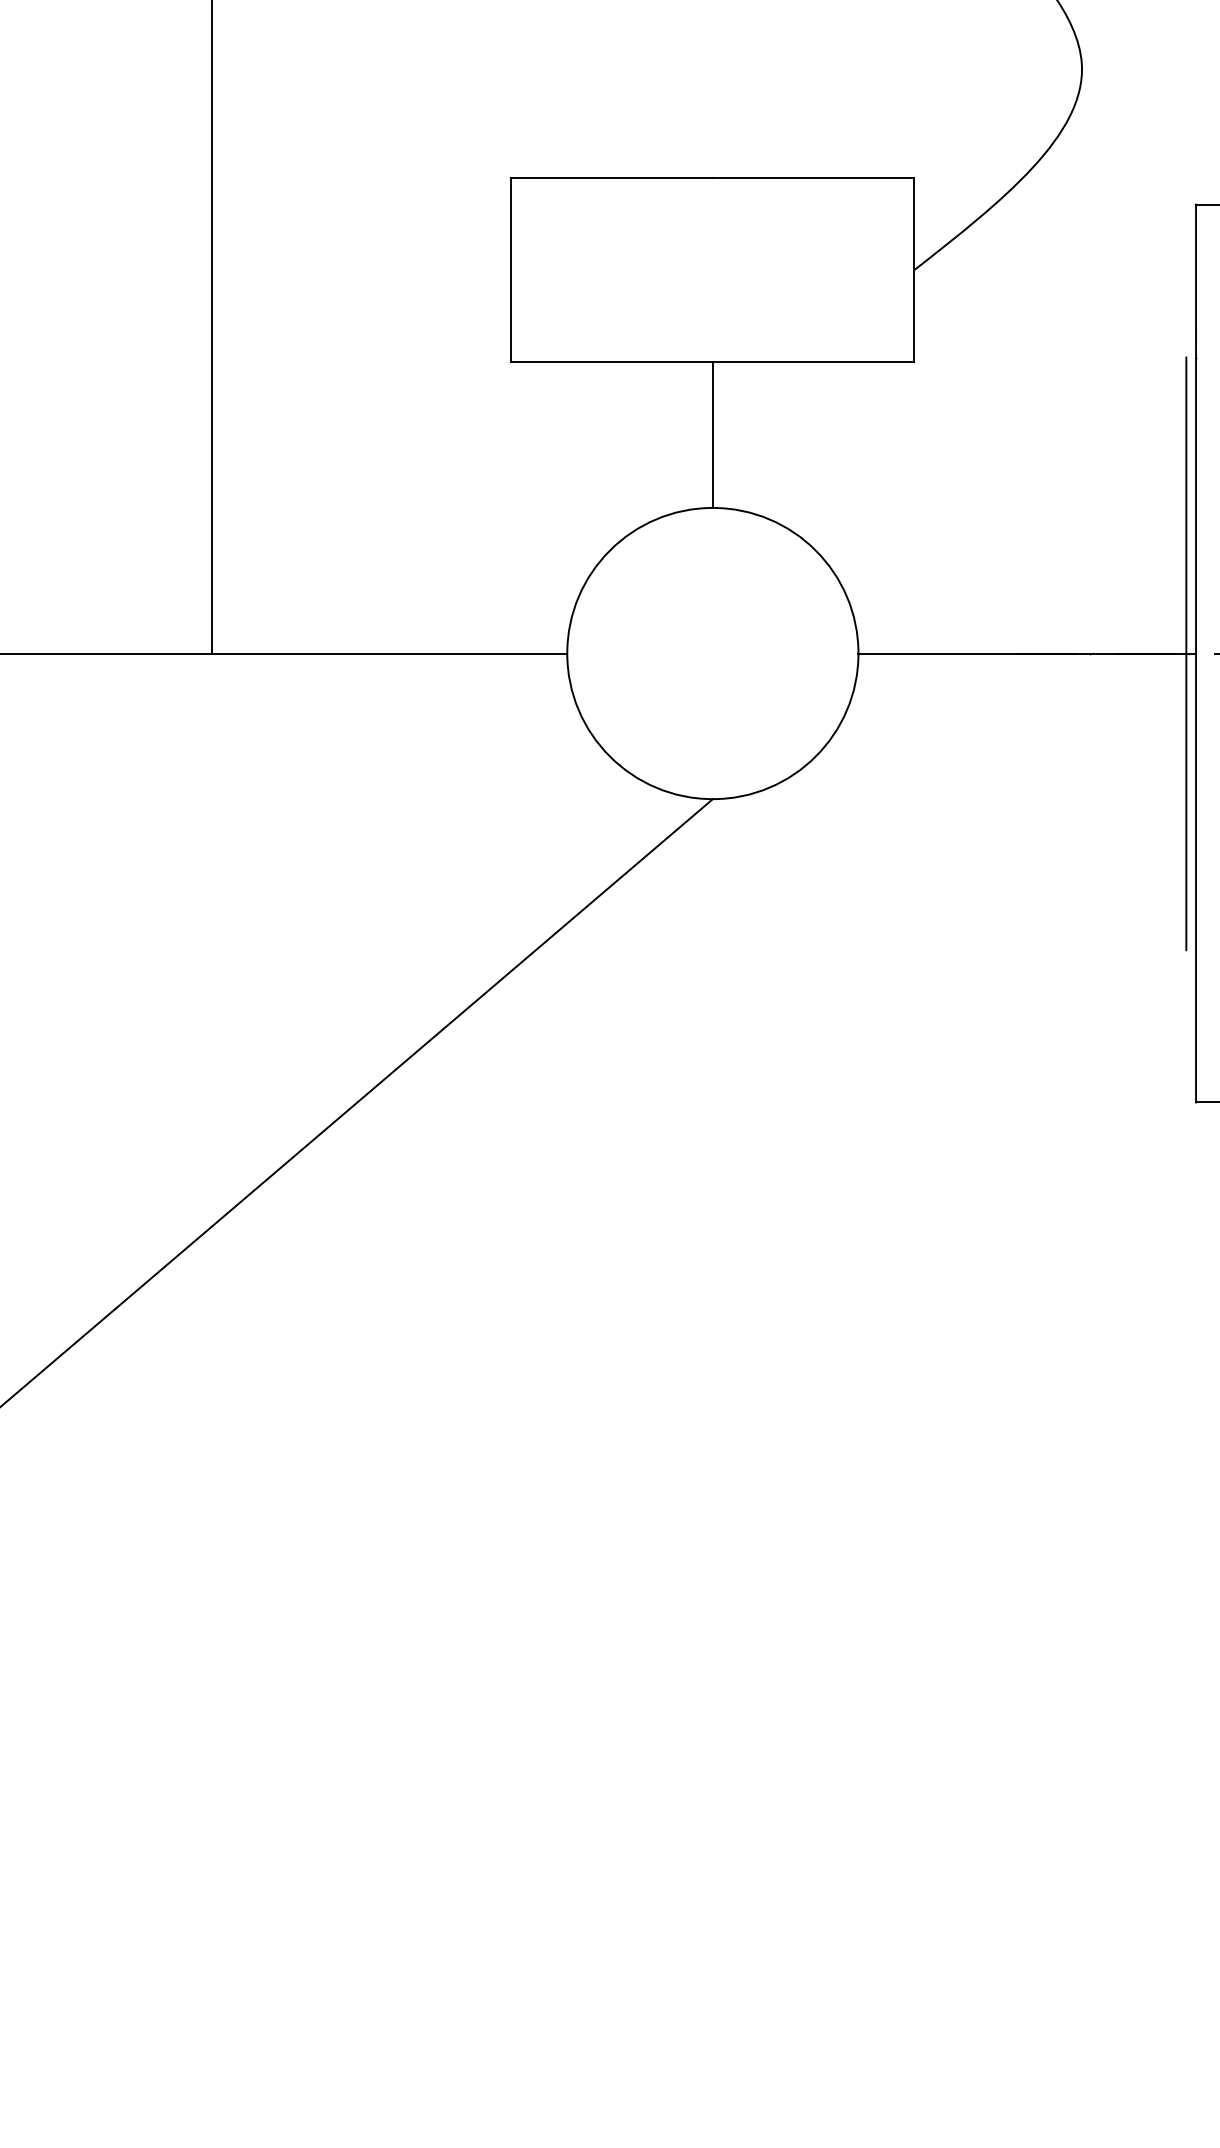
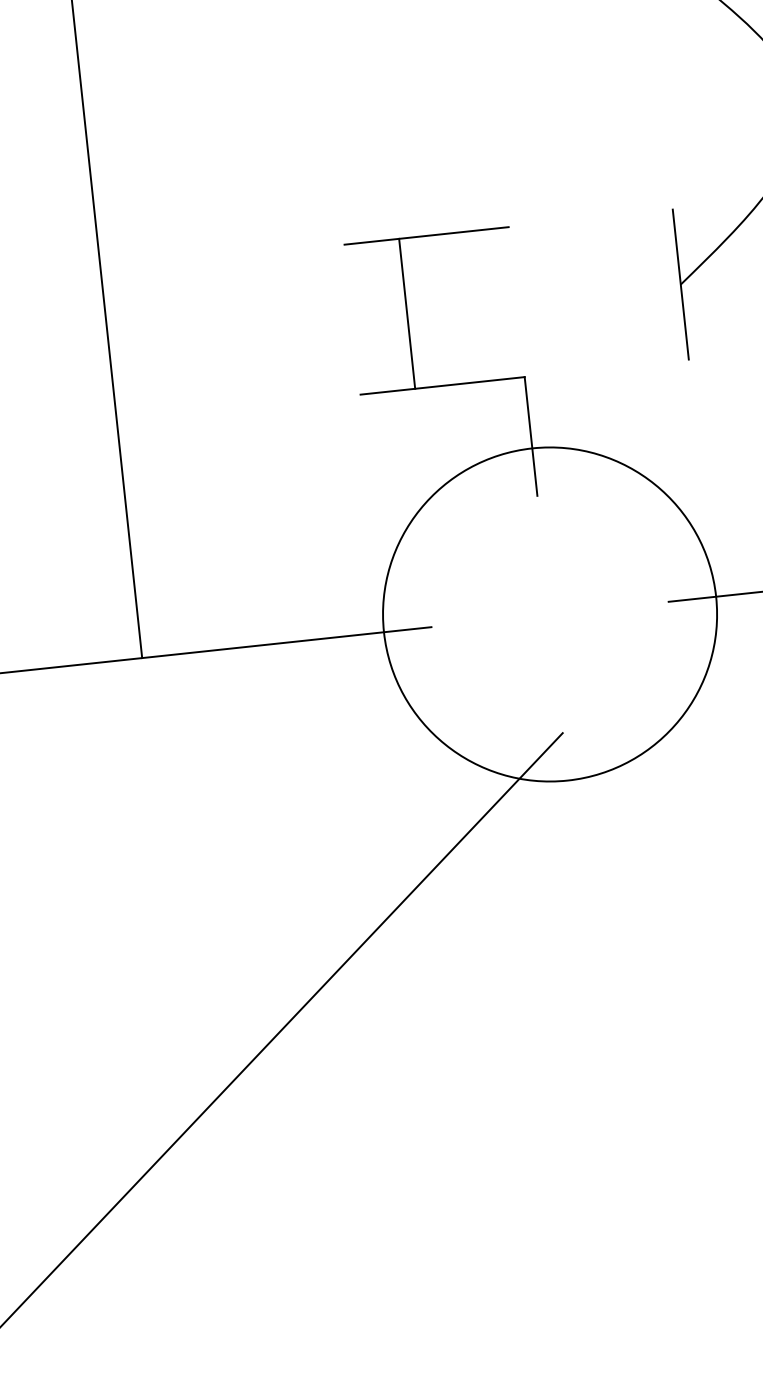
line: (813, 178) -> (590, 218), removed
line: (511, 270) -> (407, 314), moved
line: (813, 362) -> (606, 368), removed
circle: (712, 653) -> (549, 614), size x1.4

